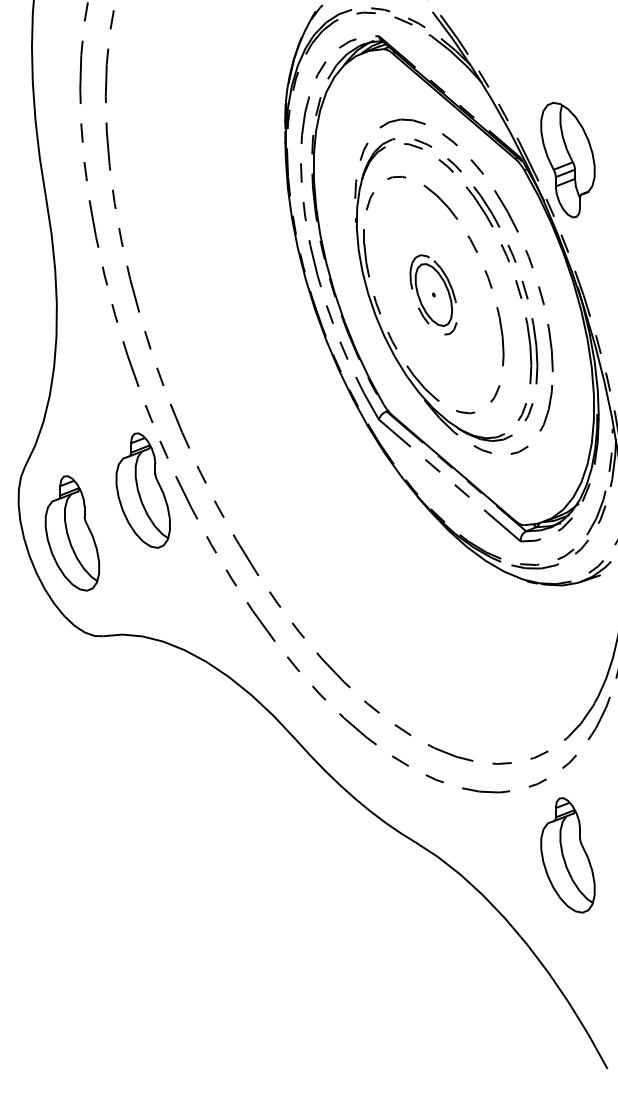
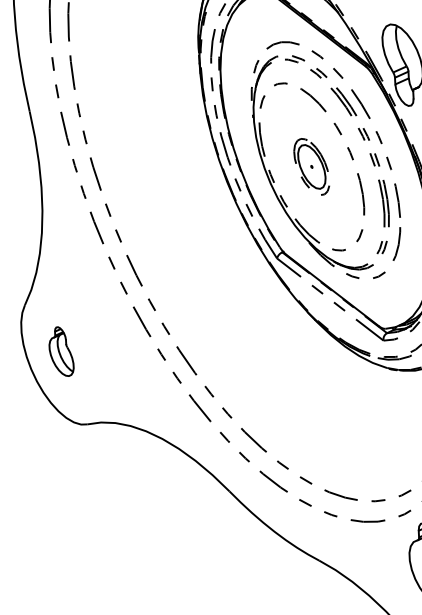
part: (142, 490) -> (110, 318), removed
part: (72, 533) -> (61, 351), size x0.6

